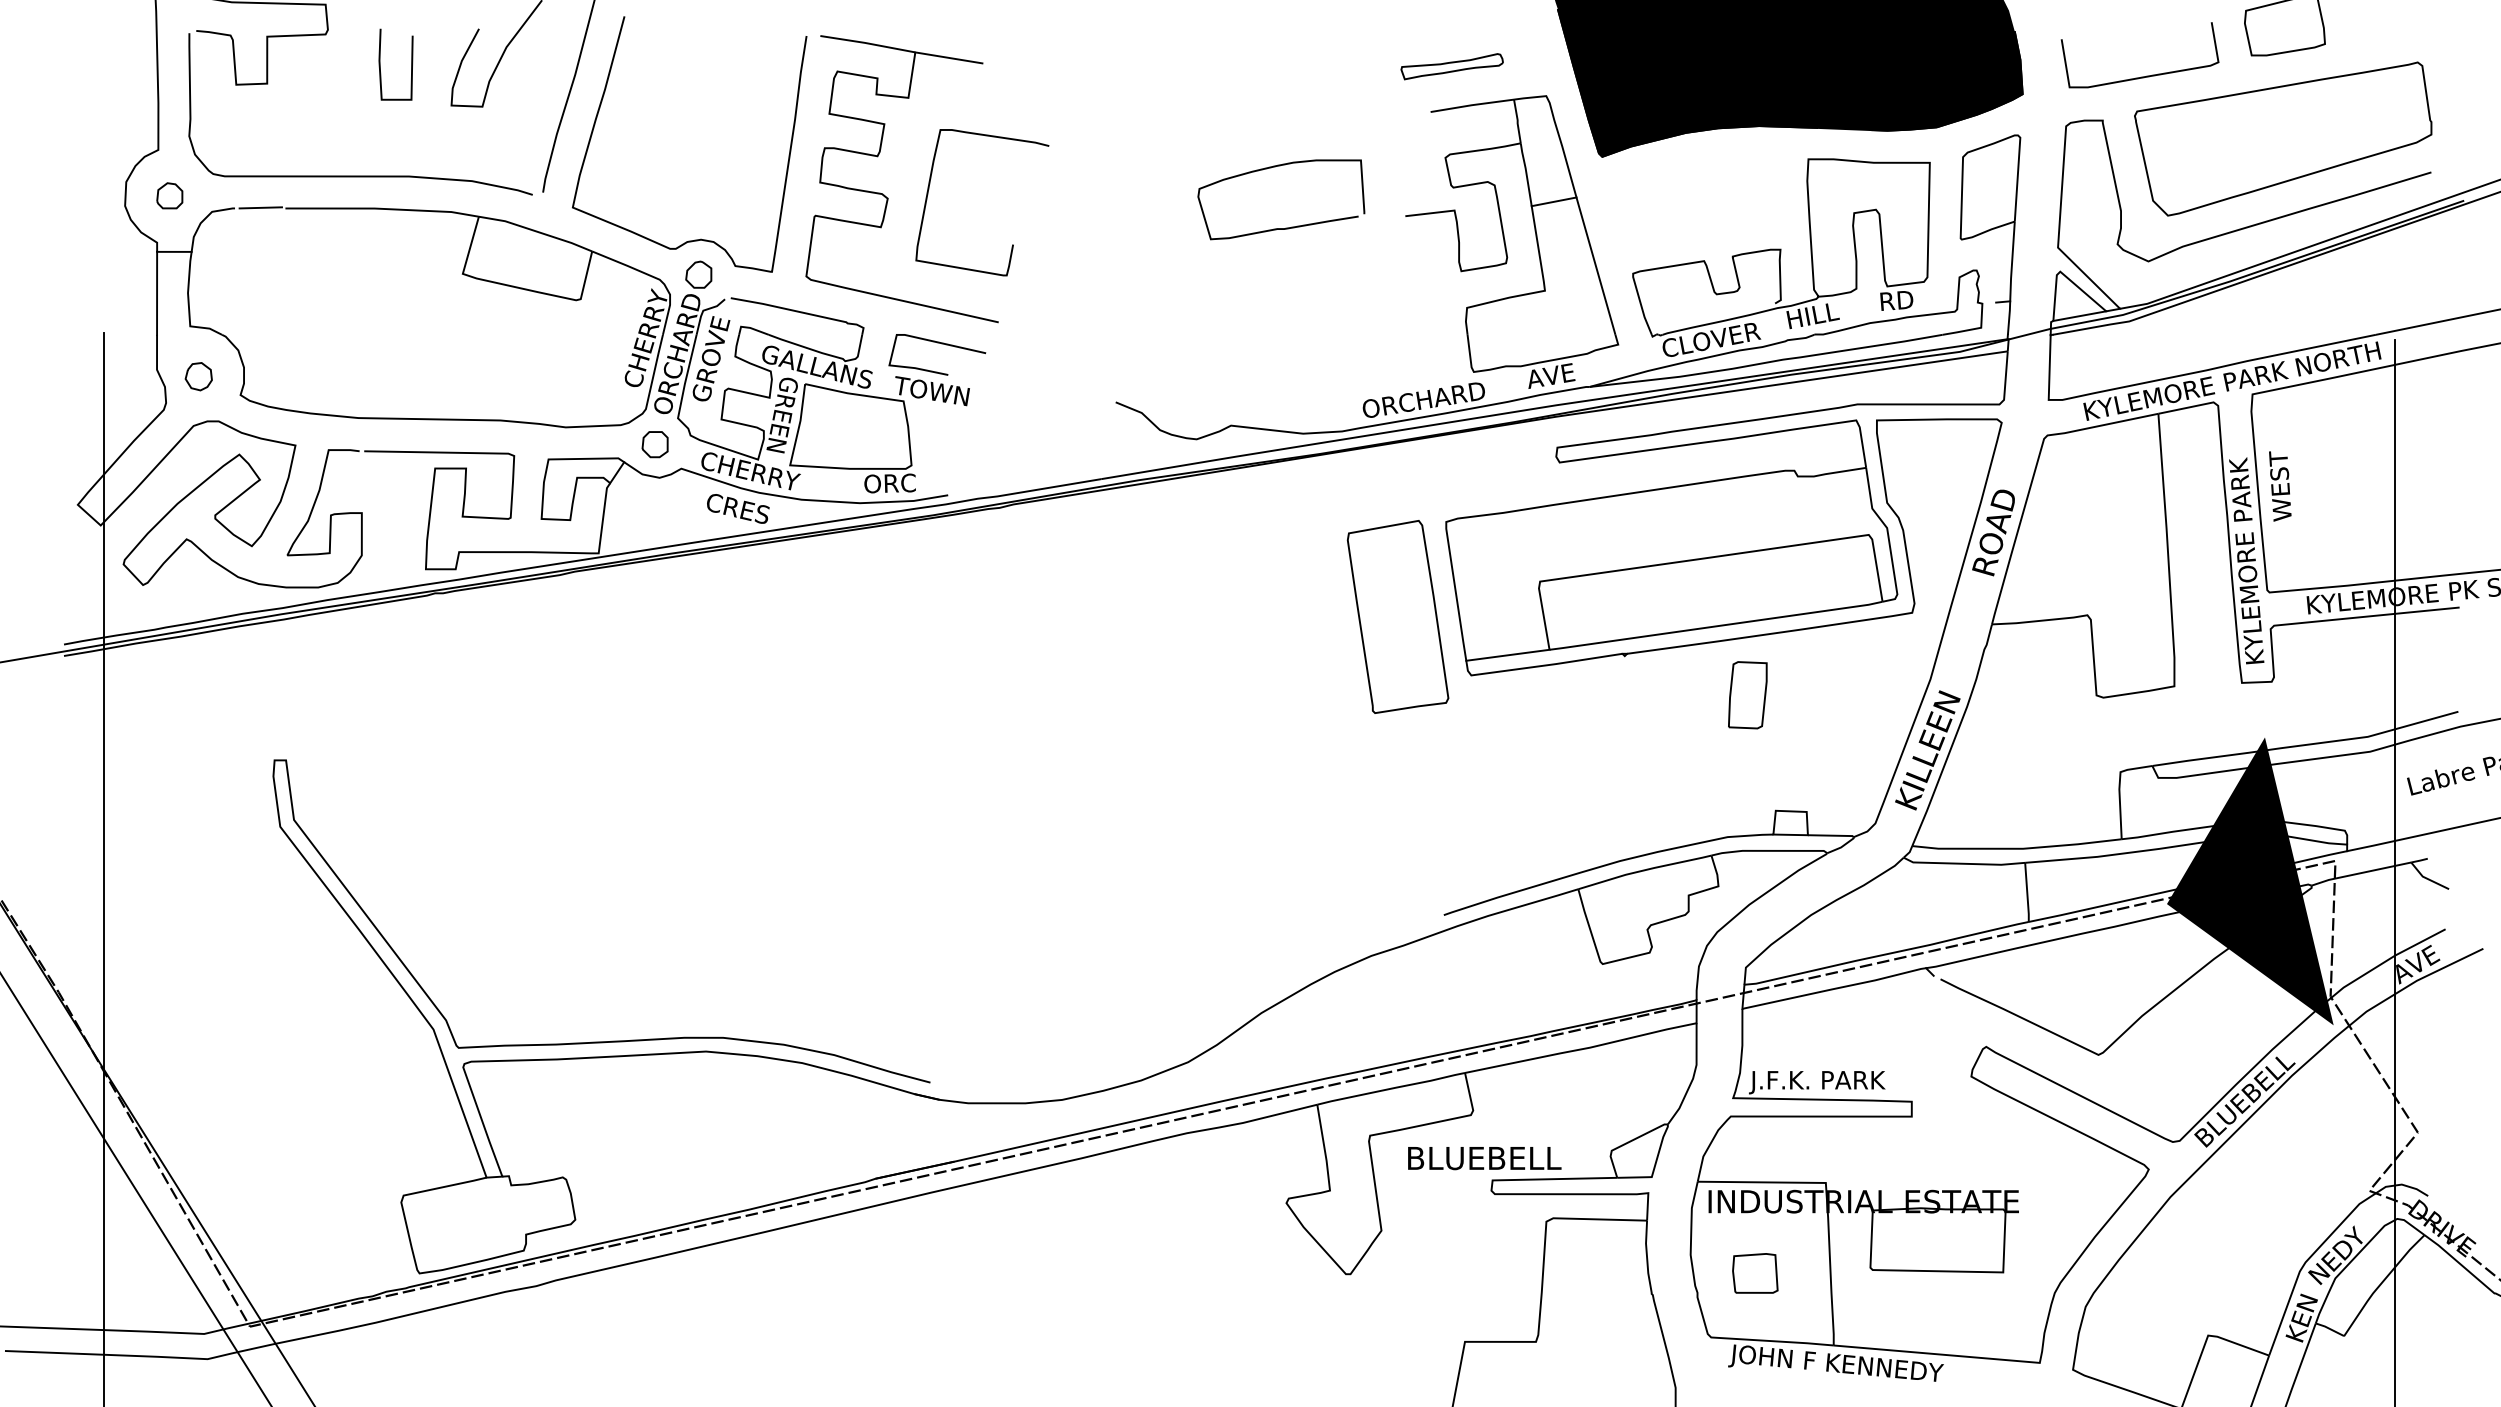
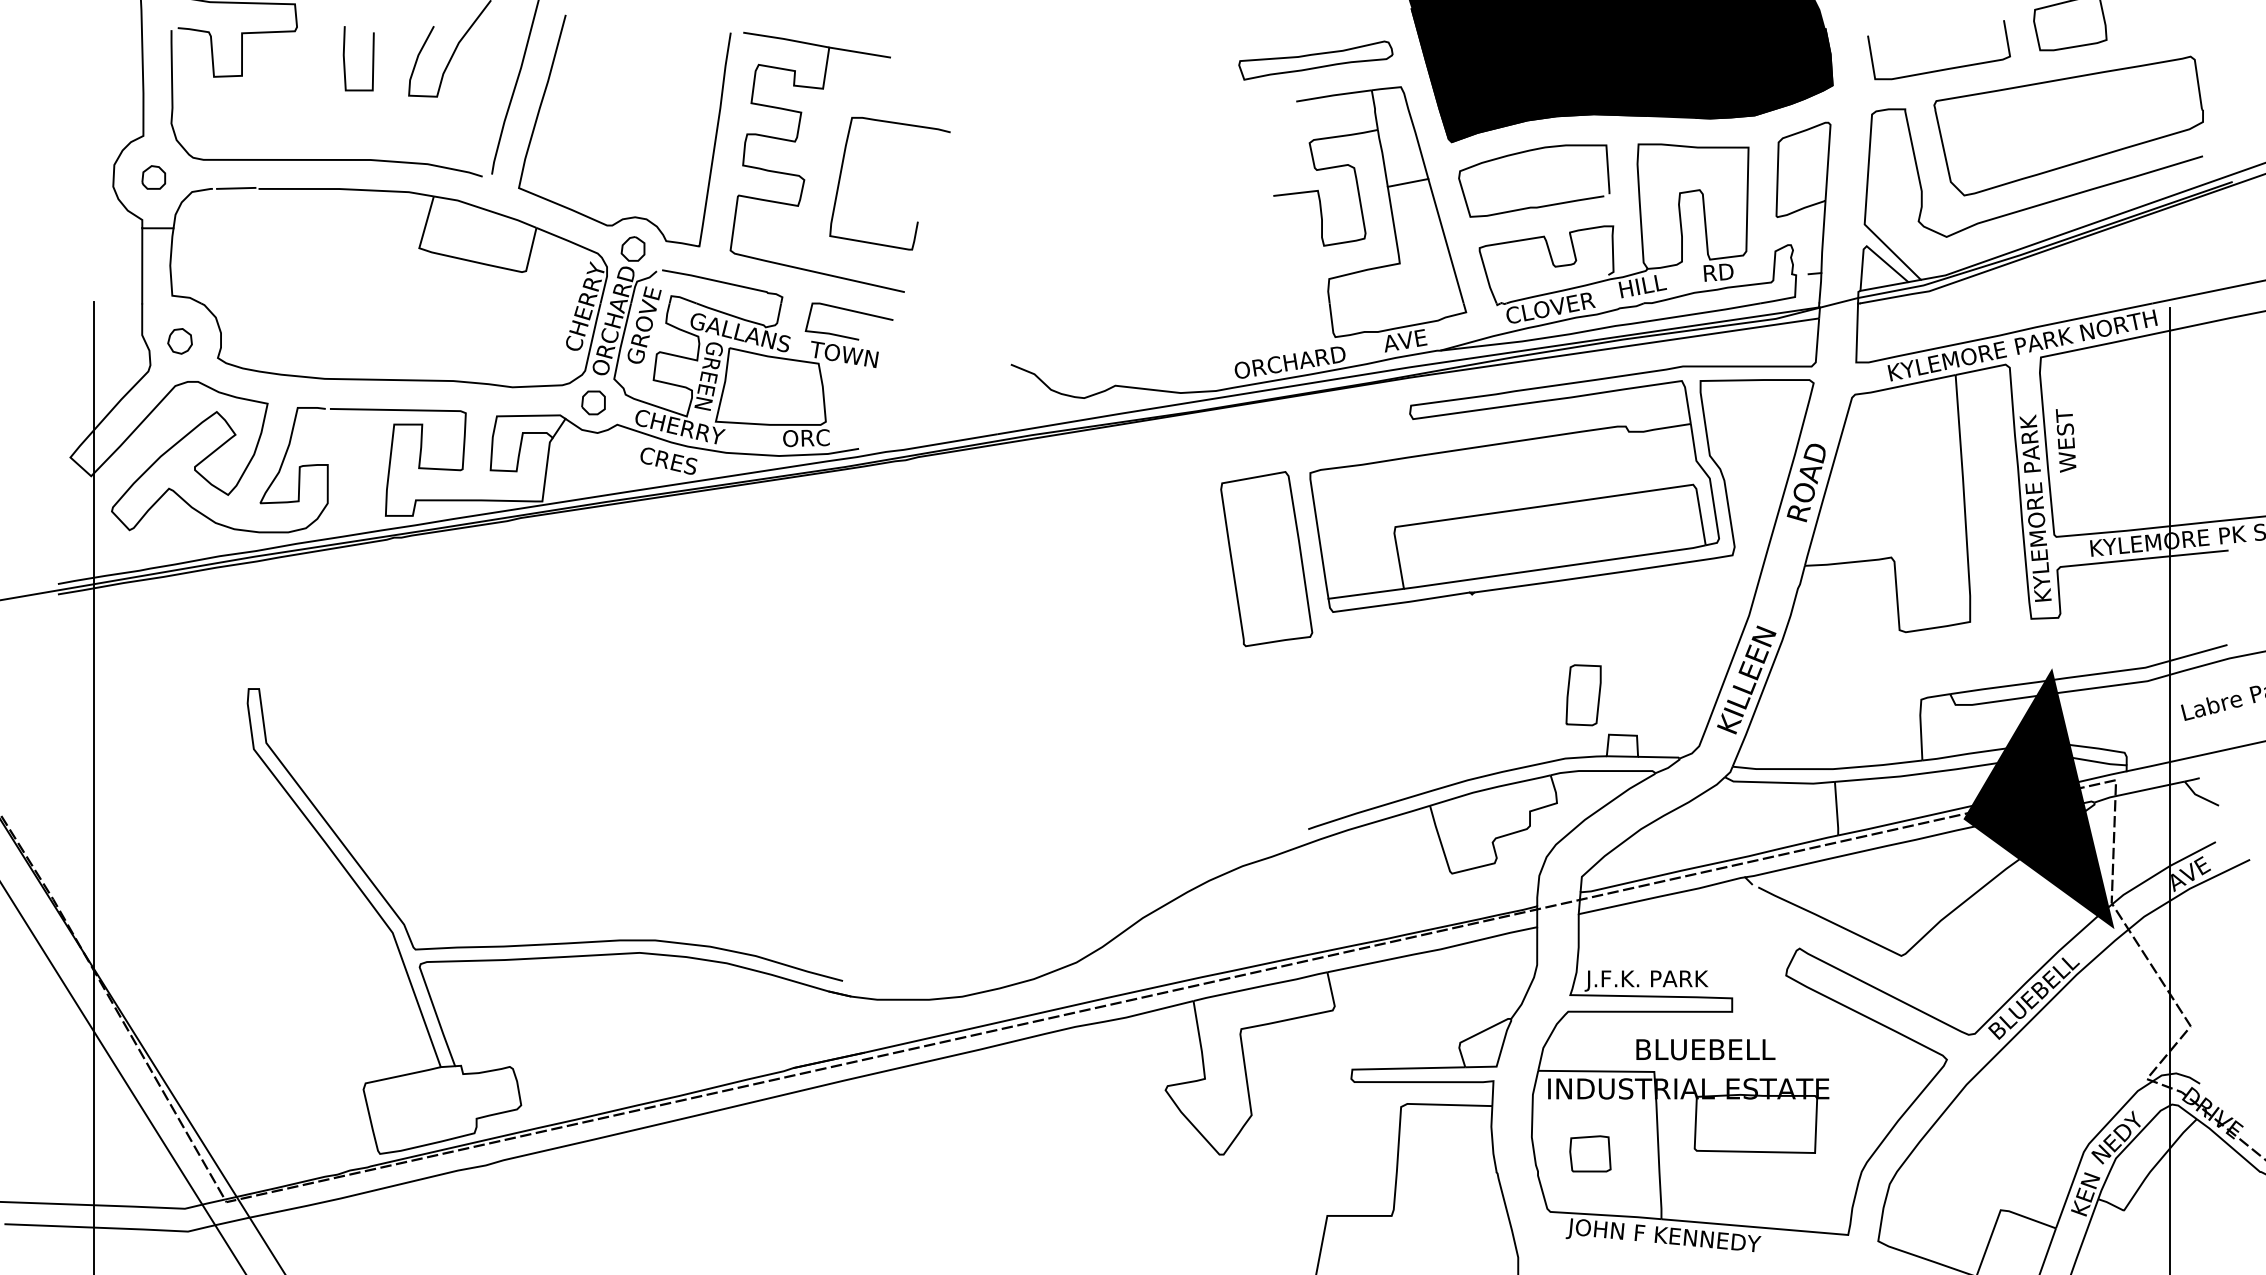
part: (1451, 66) -> (1315, 60), size x1.67
curve: (1285, 227) -> (1538, 206), moved
part: (1747, 695) -> (1583, 695), moved
text: (1484, 1158) -> (1705, 1049), moved

